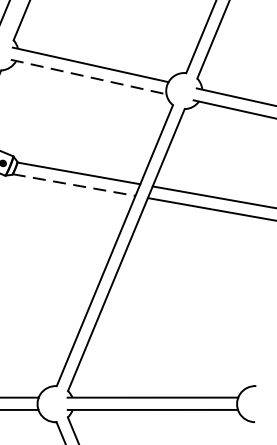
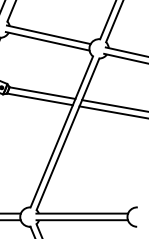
line: (88, 77) -> (47, 41), dashed -> solid
line: (75, 185) -> (40, 99), dashed -> solid

